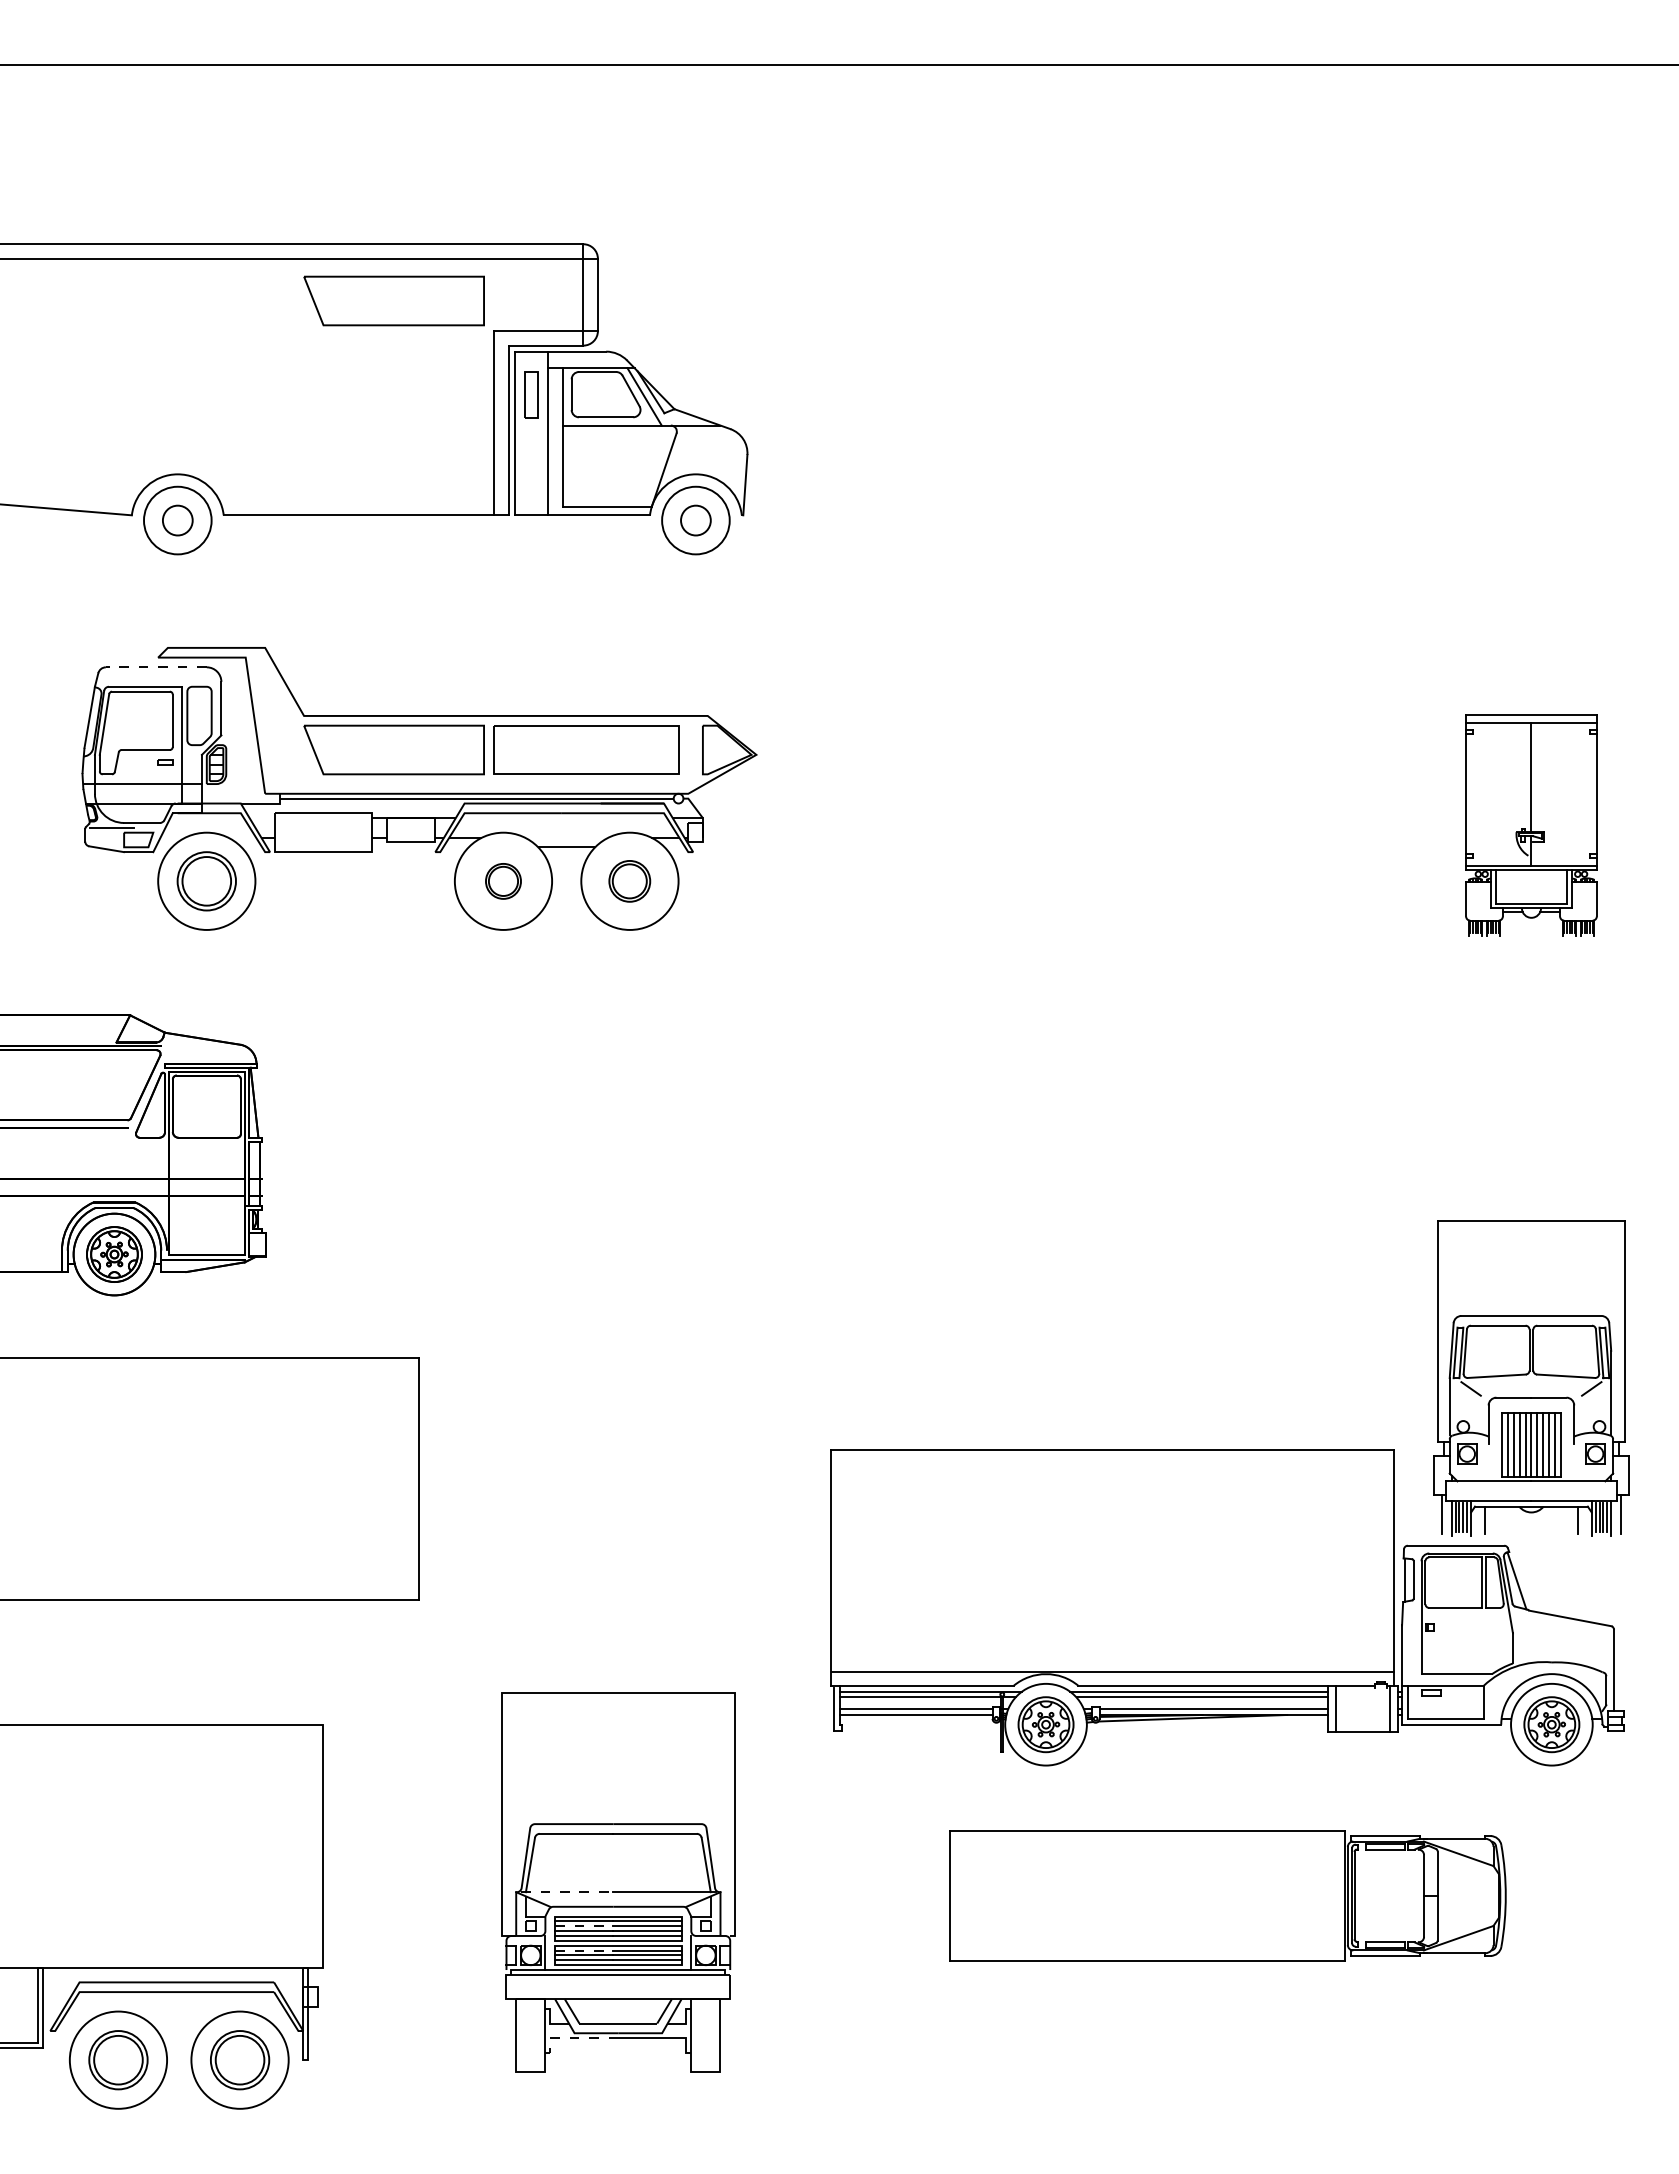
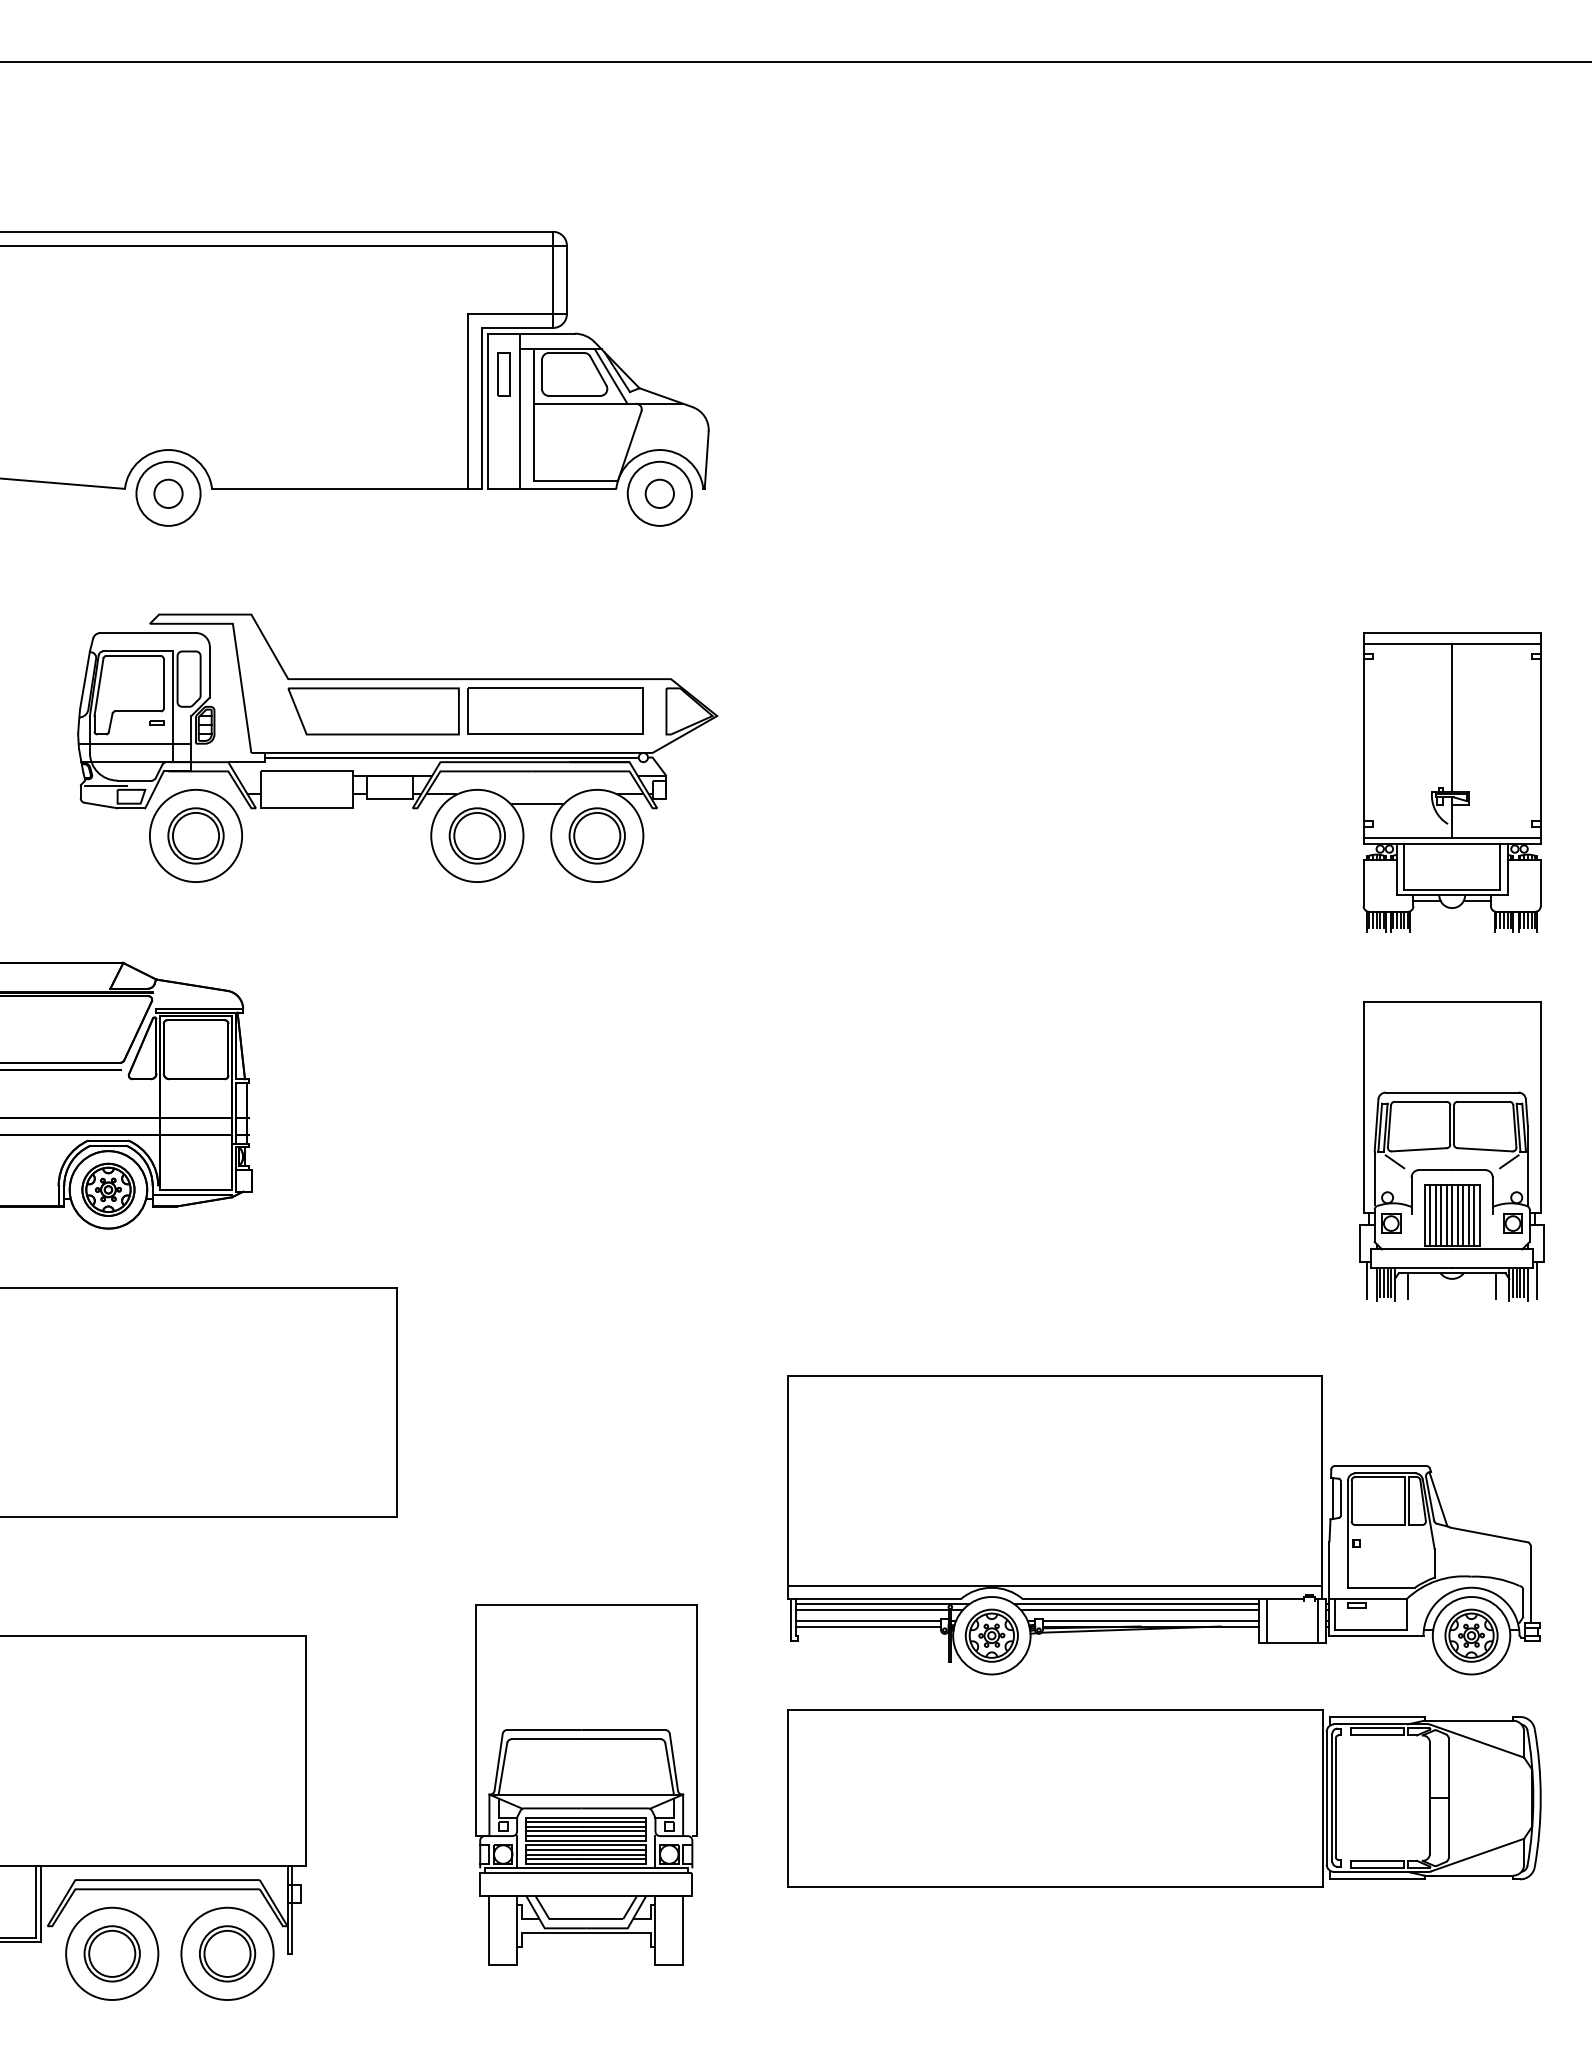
part: (393, 300) -> (373, 285), removed
line: (155, 667) -> (147, 633), dashed -> solid
part: (1531, 825) -> (1452, 783), size x1.43
part: (503, 881) -> (477, 836), size x1.67
part: (629, 881) -> (596, 836), size x1.43
part: (1531, 1378) -> (1452, 1151), moved
line: (567, 1892) -> (538, 1794), dashed -> solid
part: (1227, 1895) -> (1163, 1797), size x1.43
line: (584, 1926) -> (554, 1827), dashed -> solid
line: (584, 1950) -> (554, 1849), dashed -> solid
line: (573, 2038) -> (543, 1933), dashed -> solid

